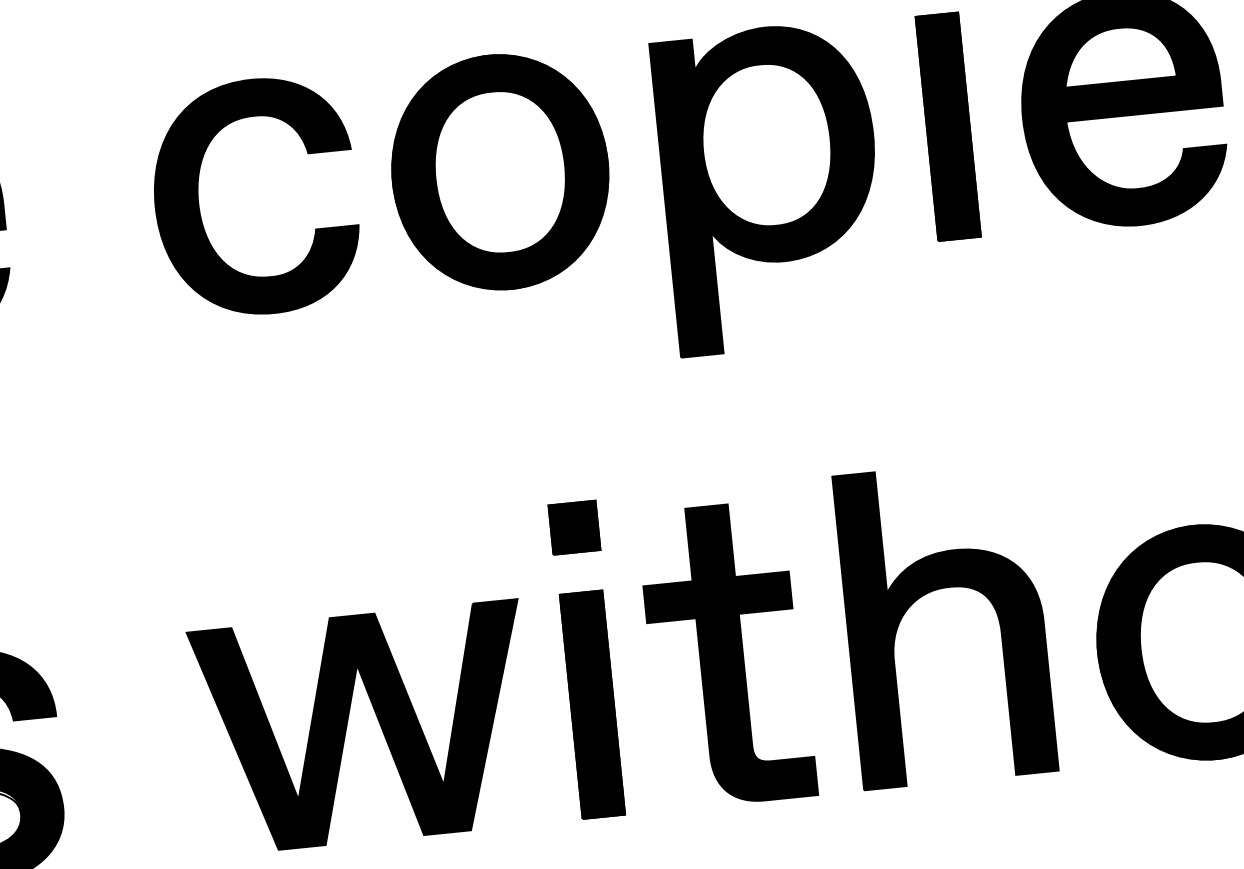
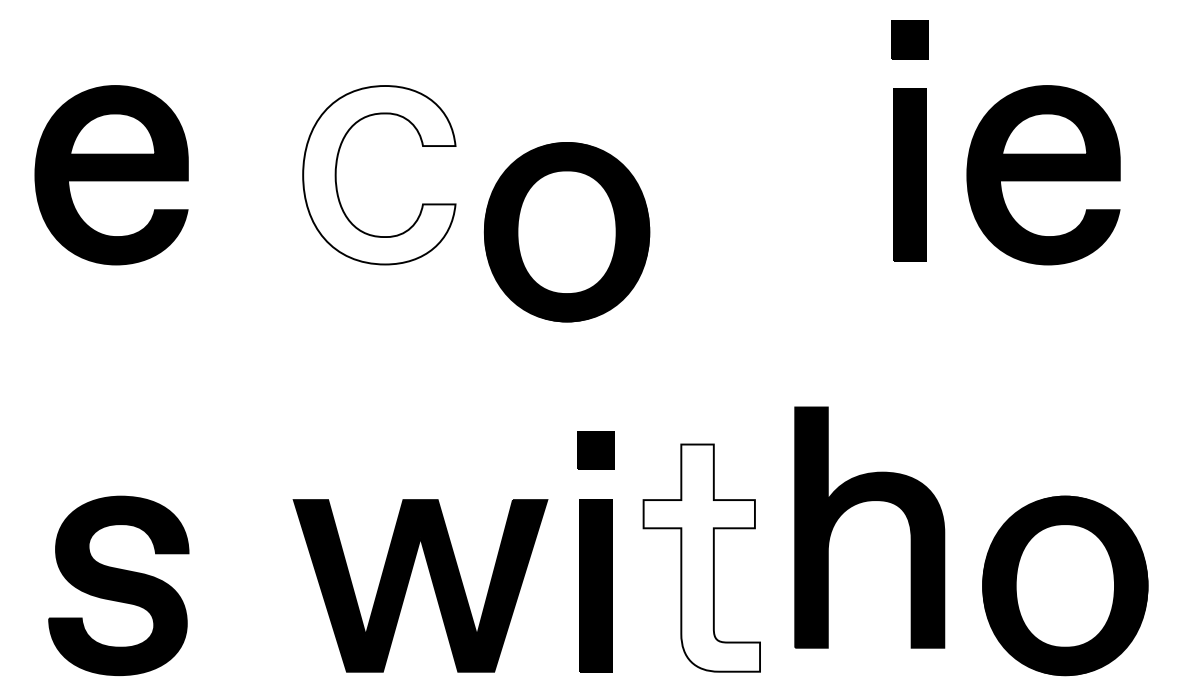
part: (499, 172) -> (566, 232), moved
part: (771, 187) -> (771, 207), removed
fill: (255, 197) -> (379, 175), removed
part: (935, 591) -> (864, 502), moved
fill: (726, 653) -> (701, 557), removed

